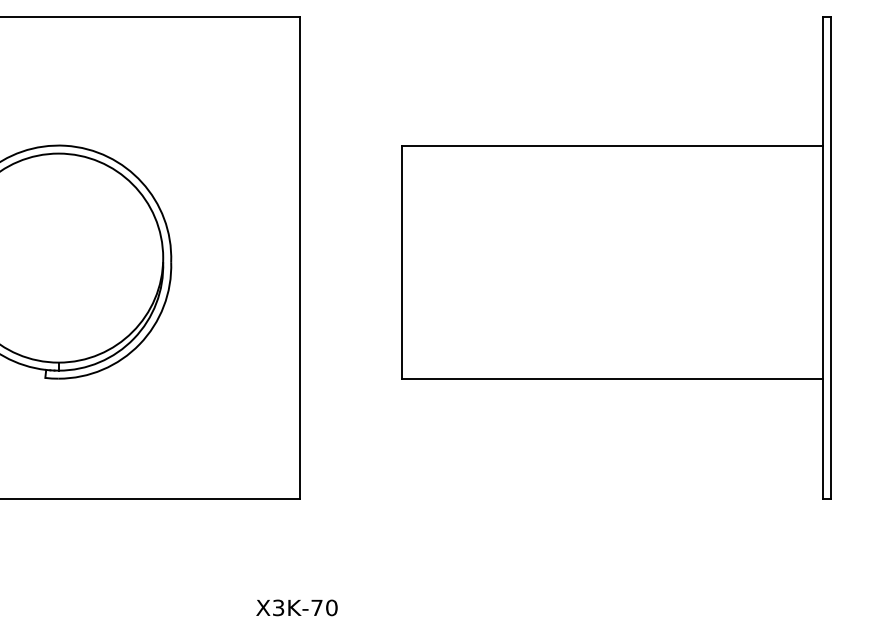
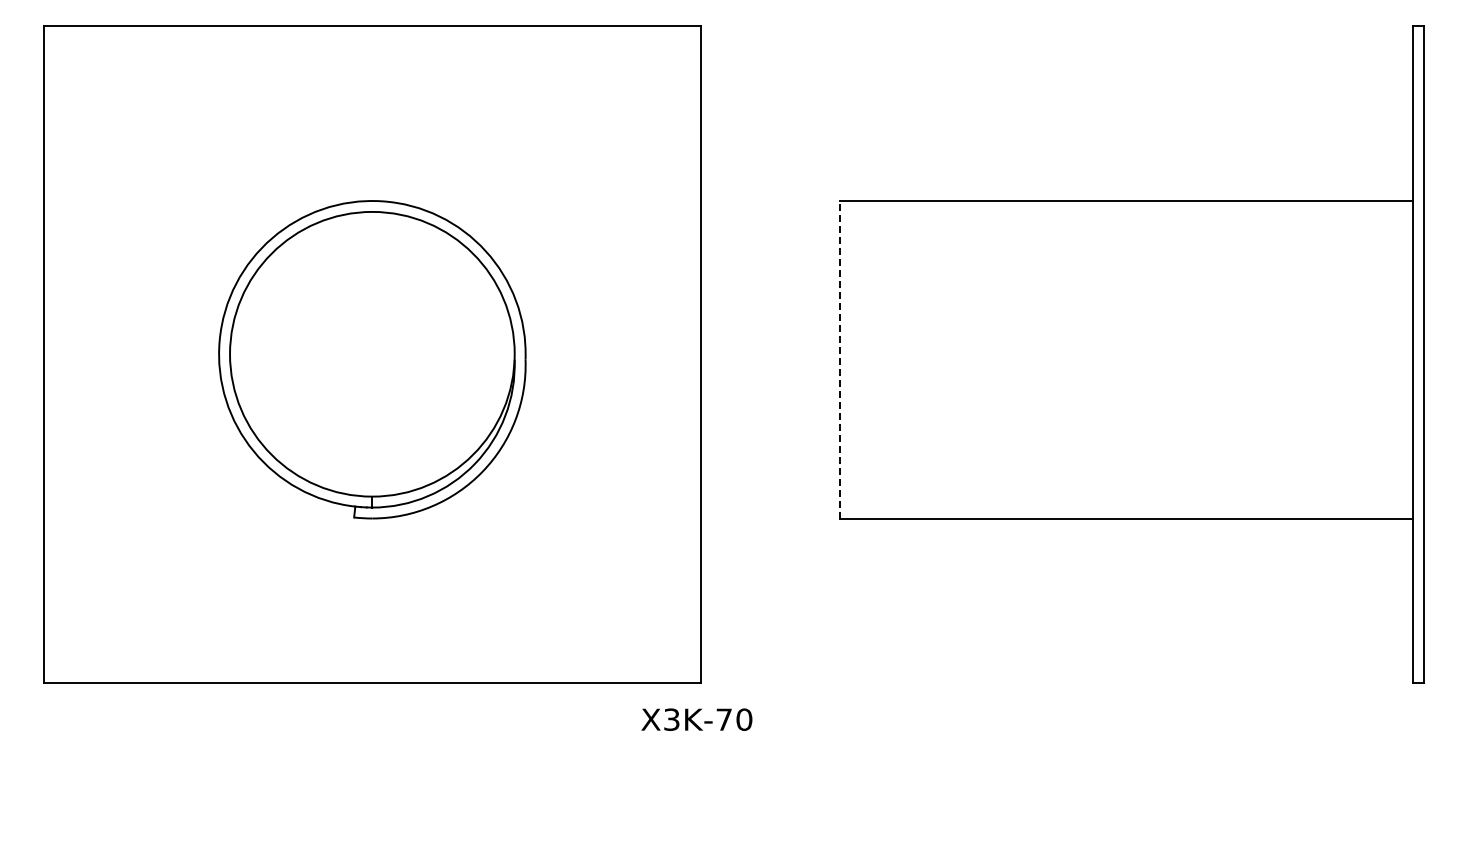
line: (402, 261) -> (840, 359), solid -> dashed
text: (296, 607) -> (696, 719), moved

